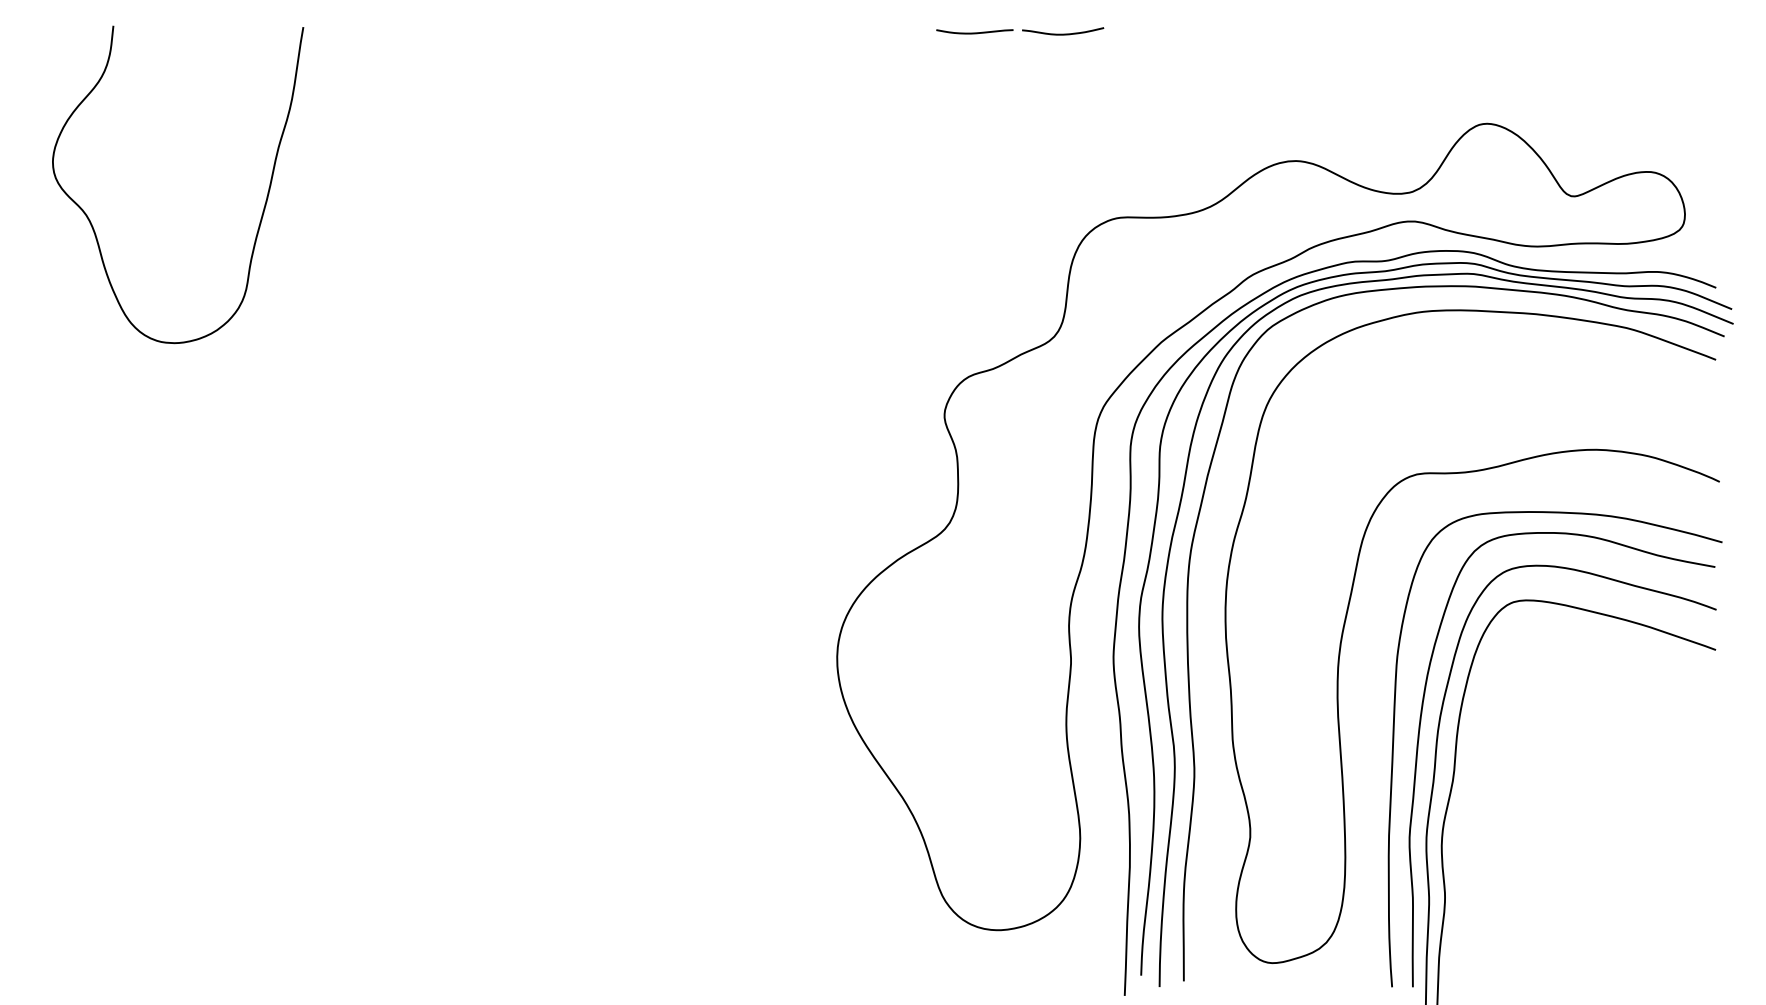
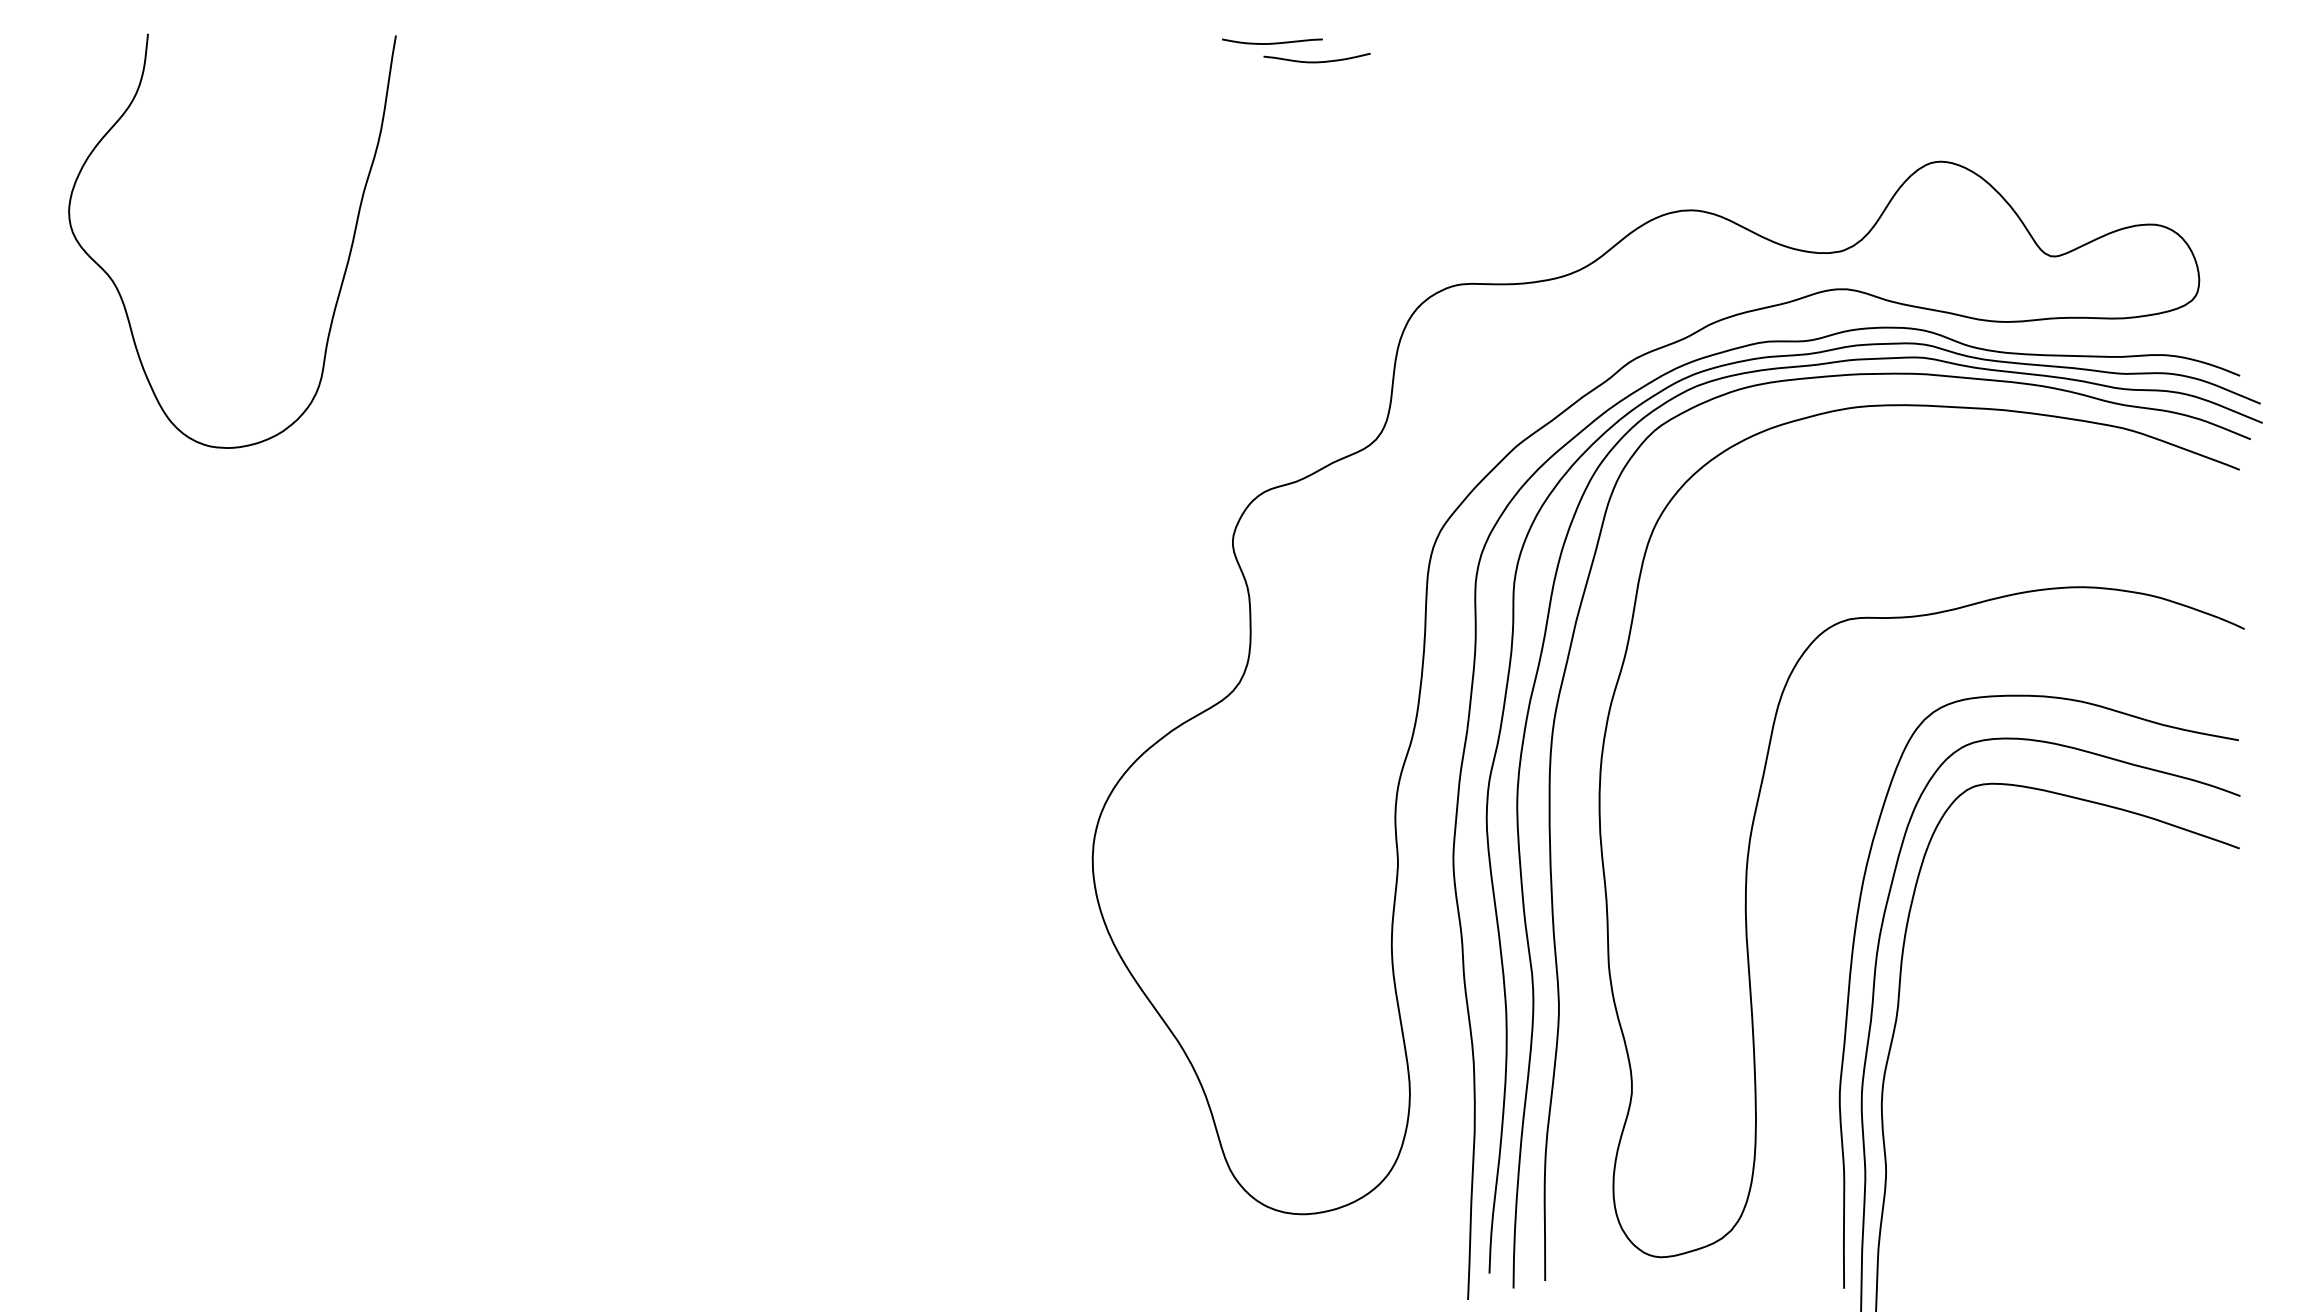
curve: (1063, 33) -> (1317, 60), moved
curve: (1394, 741) -> (1820, 967), removed

